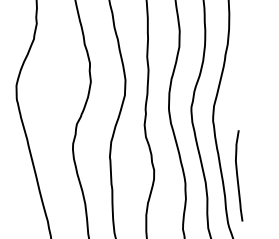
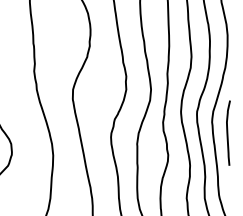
curve: (238, 175) -> (228, 132), moved

